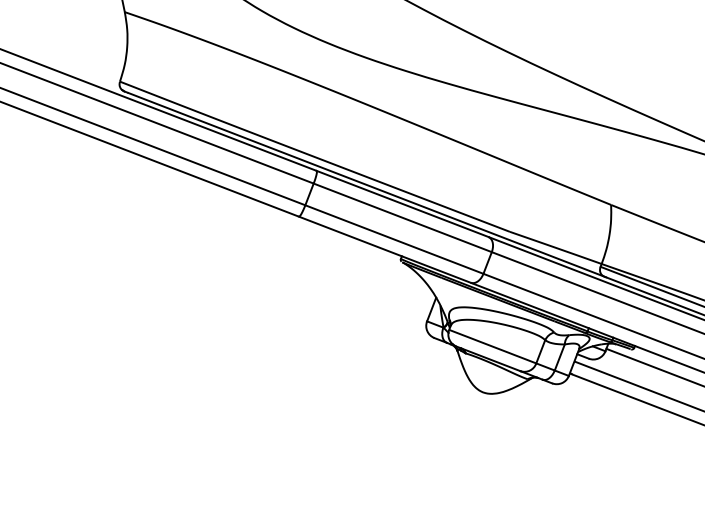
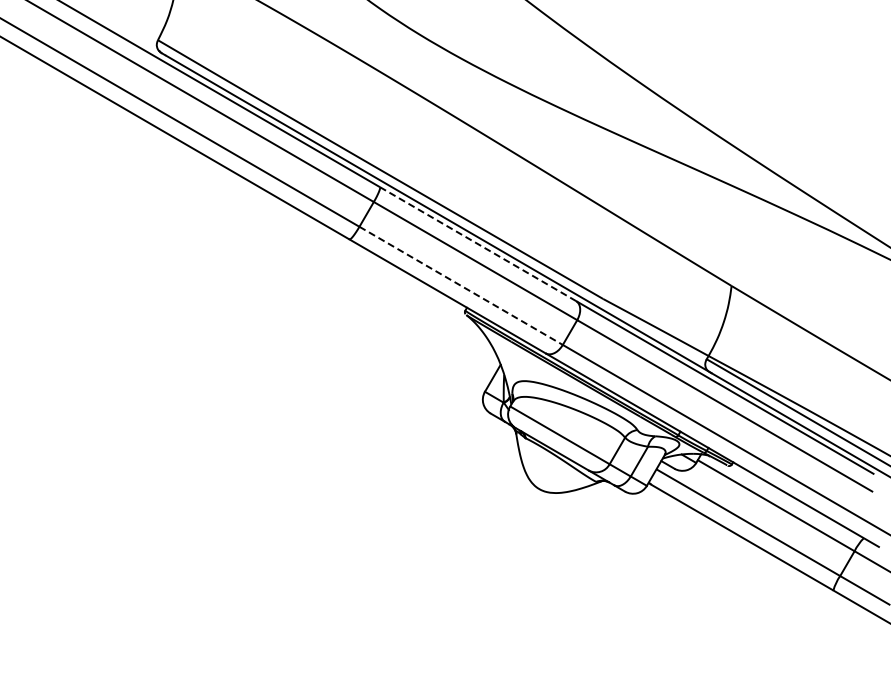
line: (402, 204) -> (478, 244), solid -> dashed
line: (394, 239) -> (461, 285), solid -> dashed

